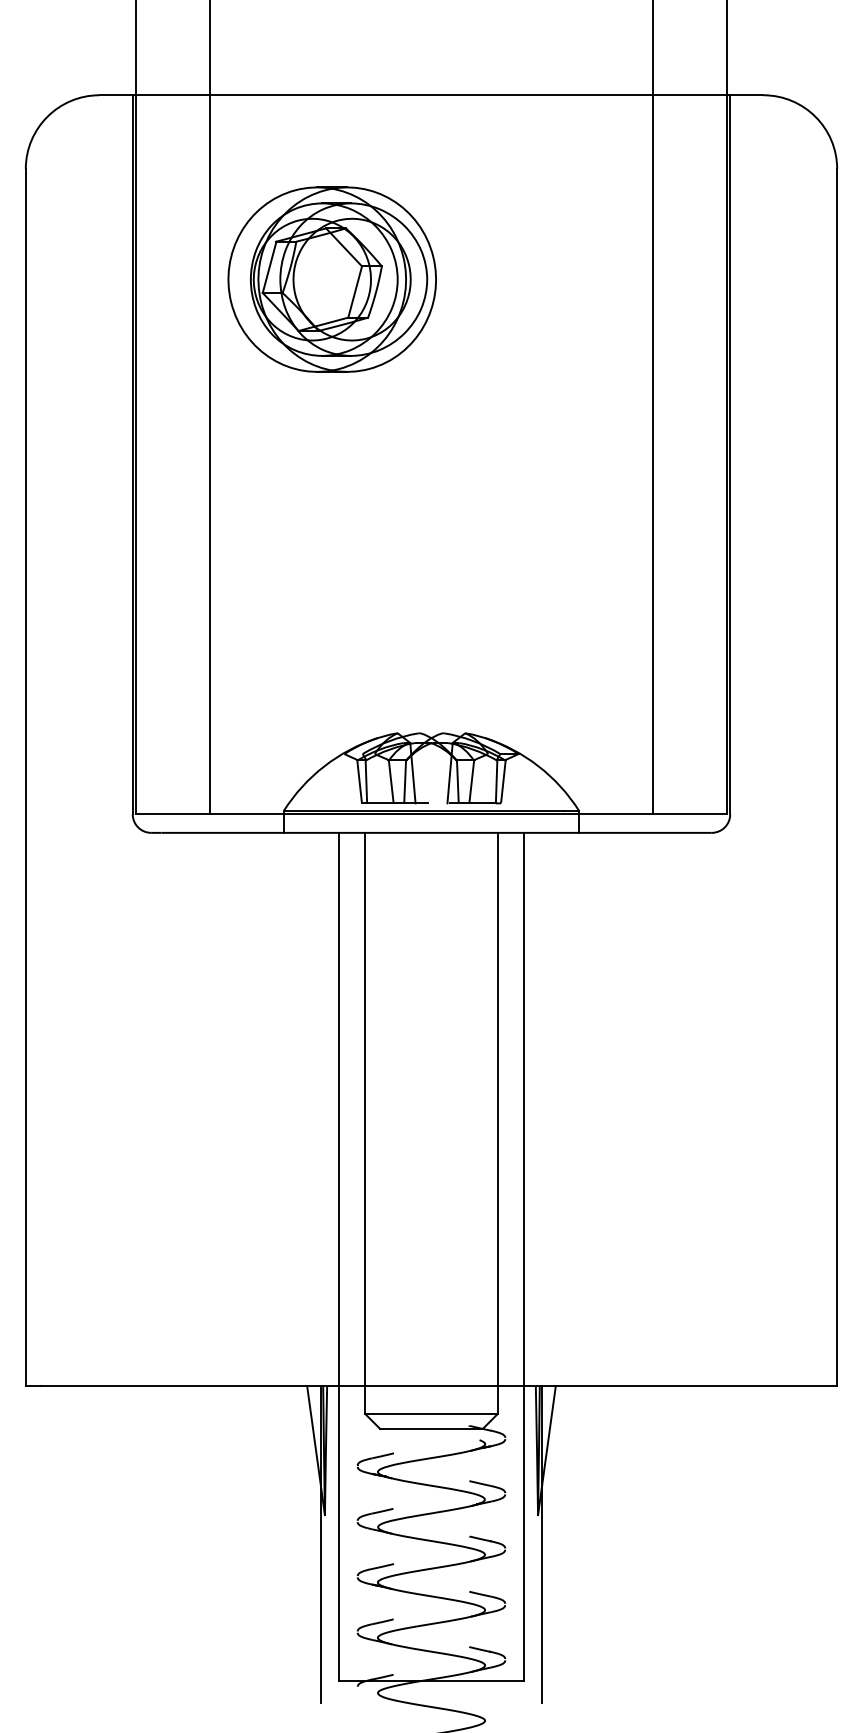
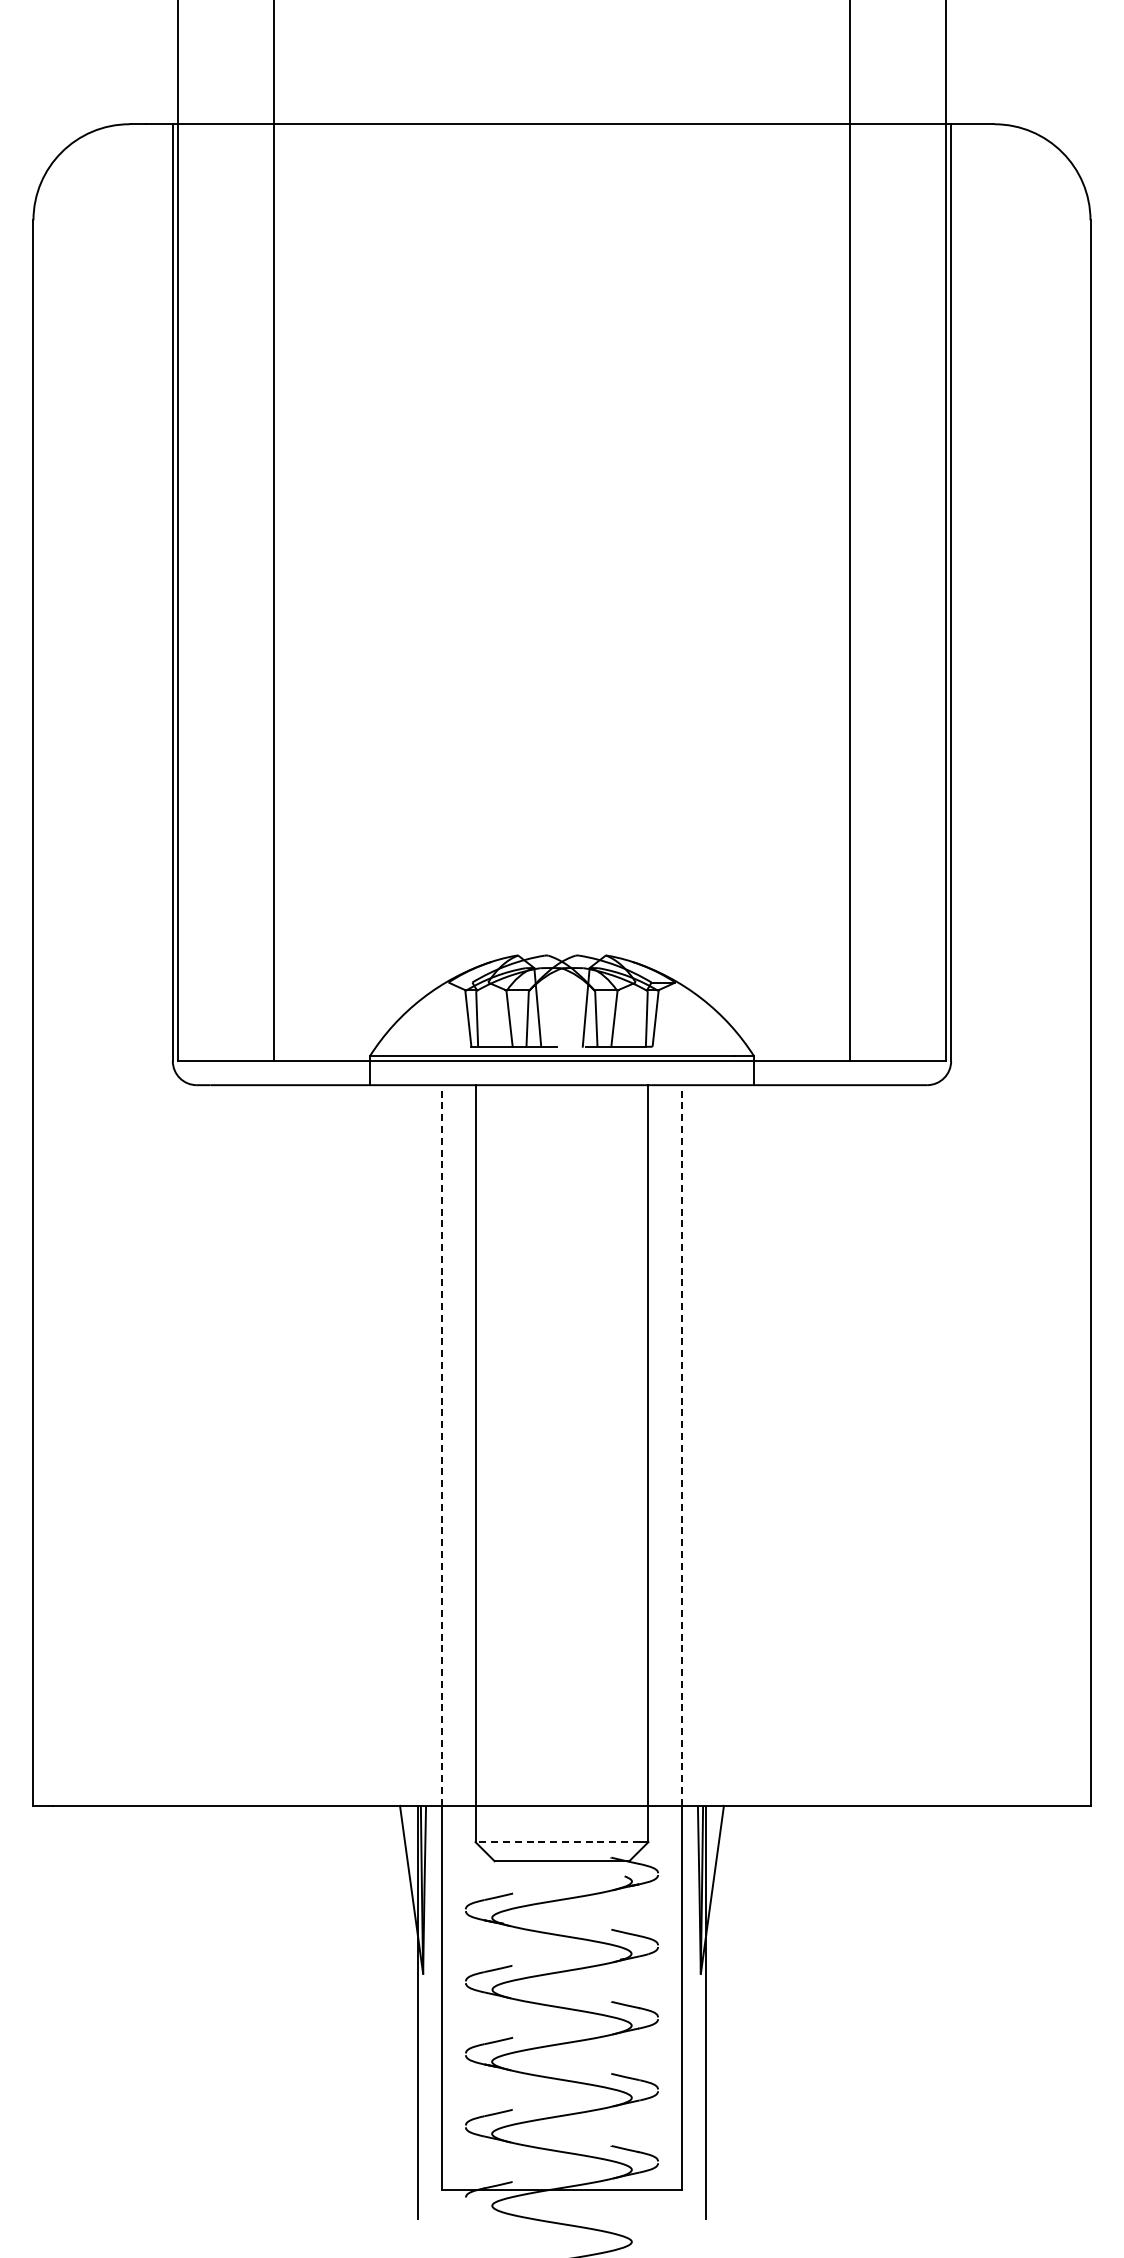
part: (332, 279) -> (432, 364), removed
line: (339, 1109) -> (441, 1445), solid -> dashed
line: (523, 1109) -> (682, 1445), solid -> dashed
line: (428, 1414) -> (557, 1842), solid -> dashed

